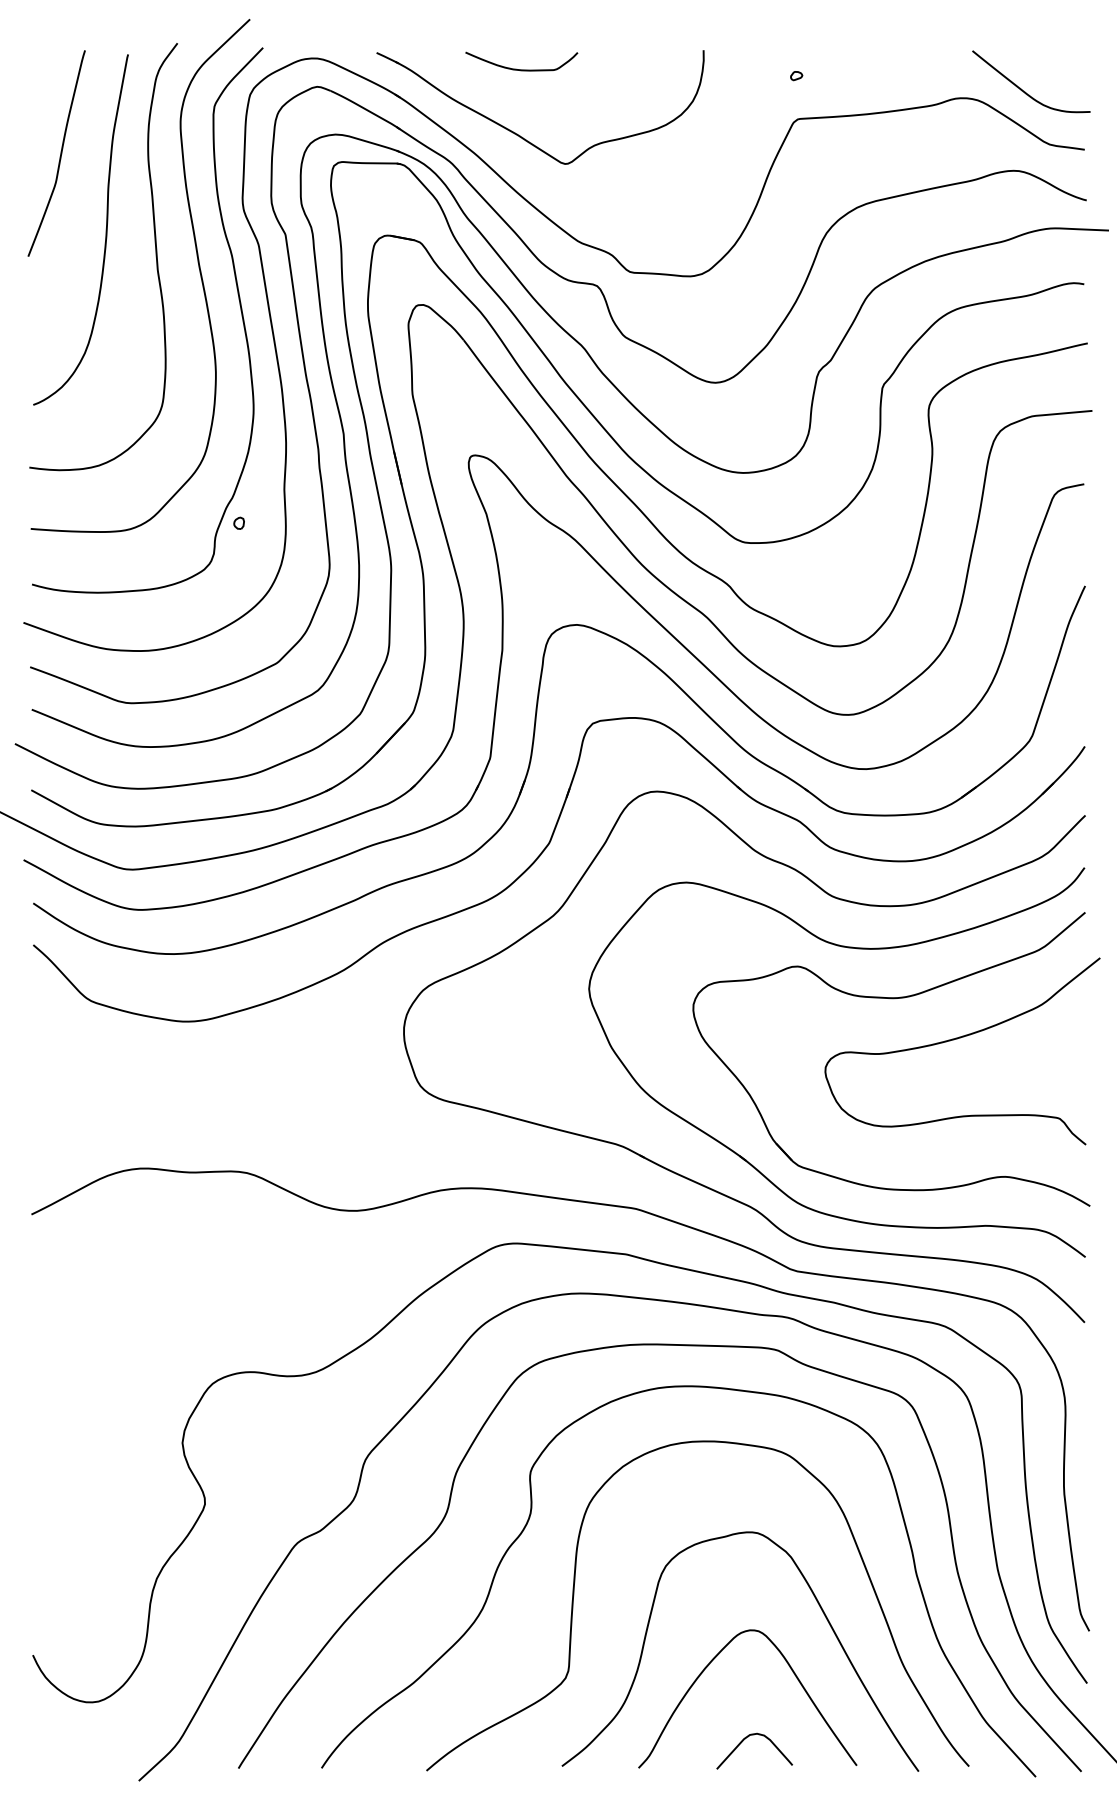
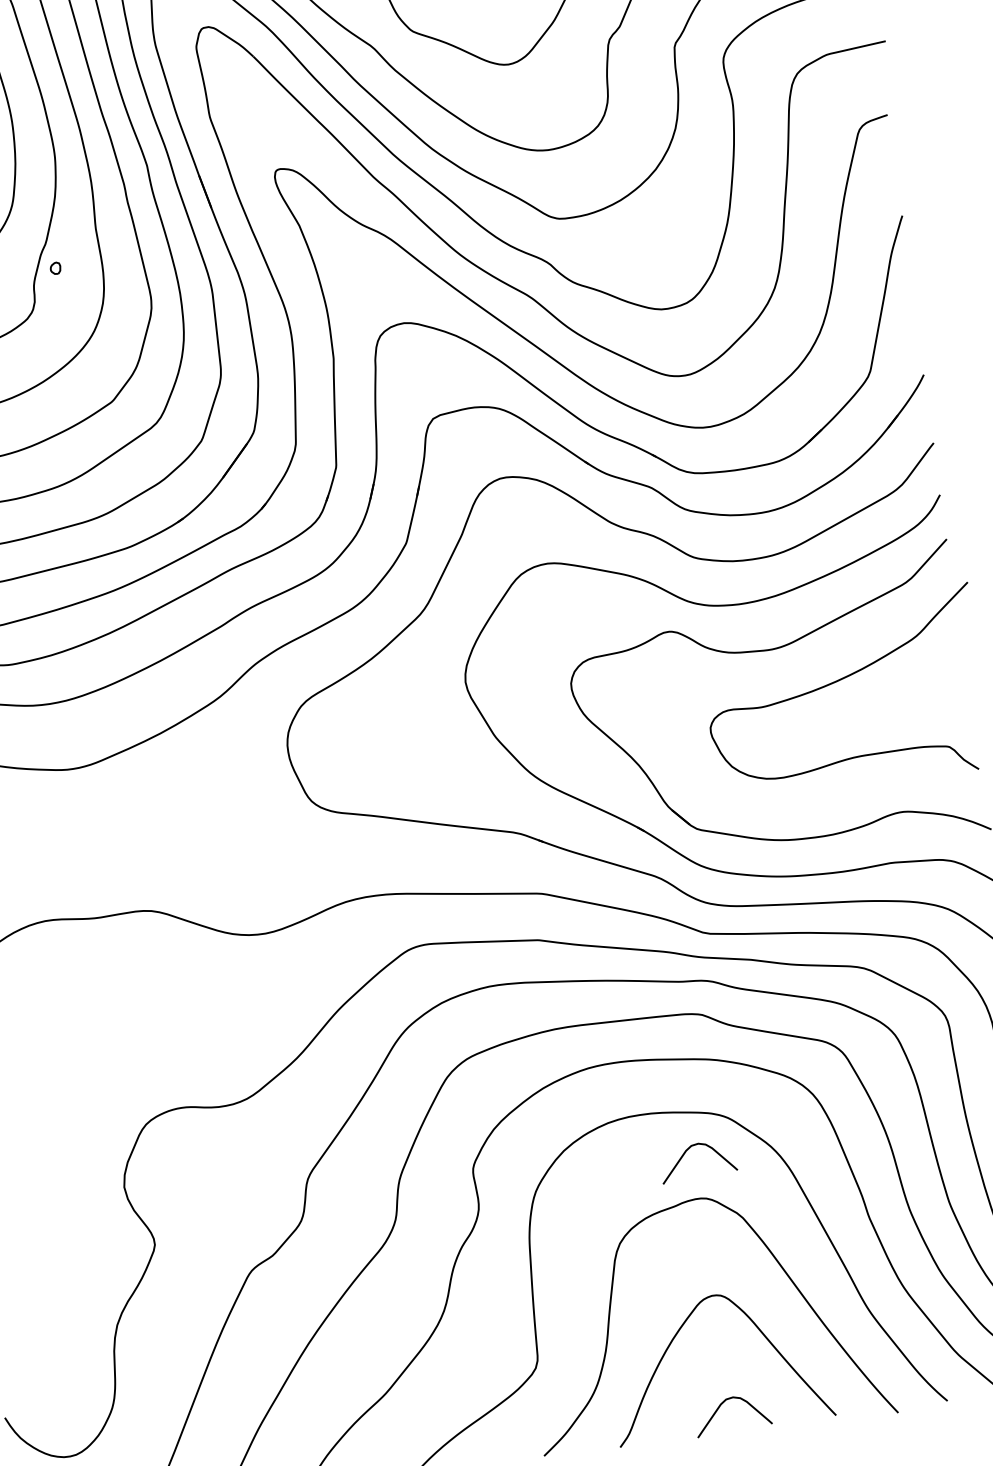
curve: (744, 1484) -> (686, 1152), added

